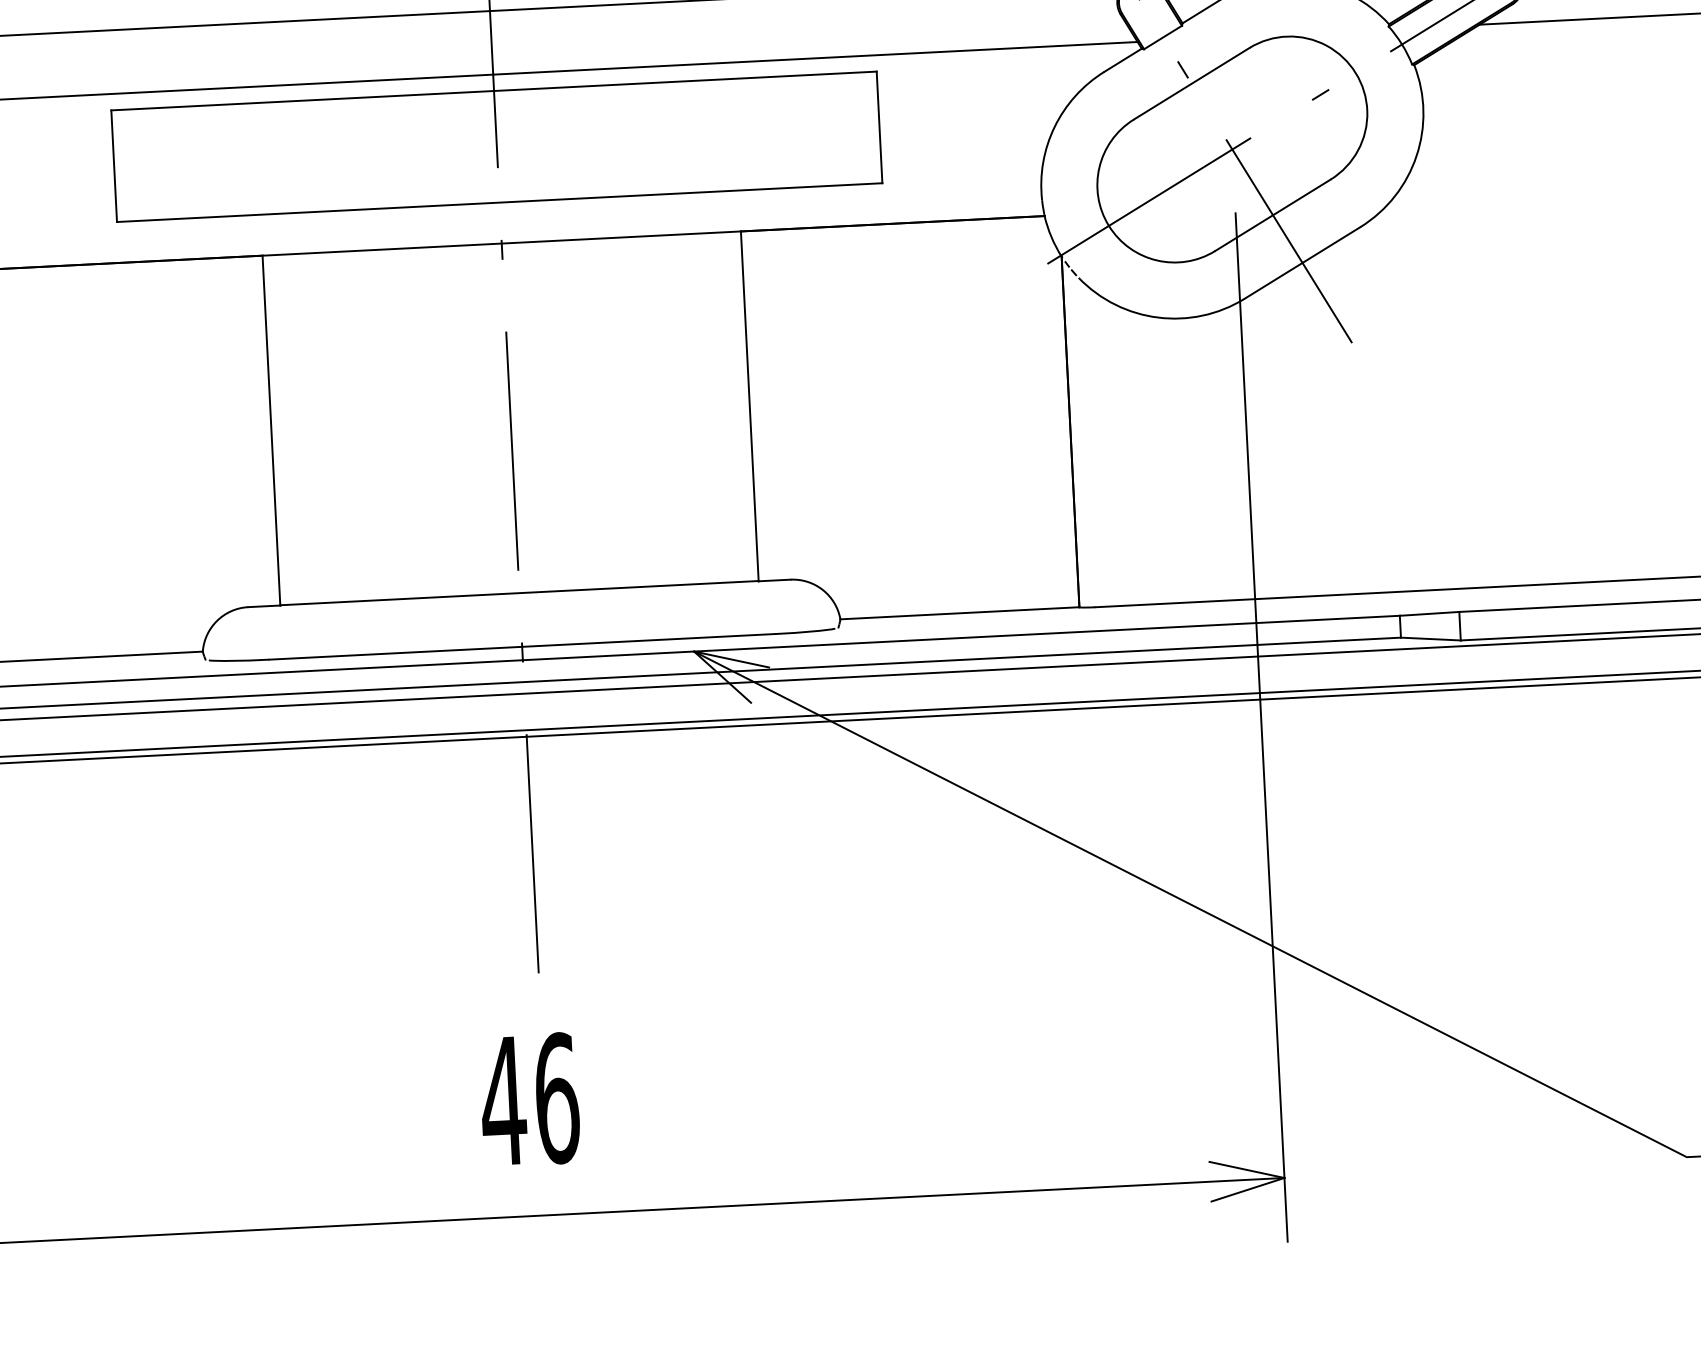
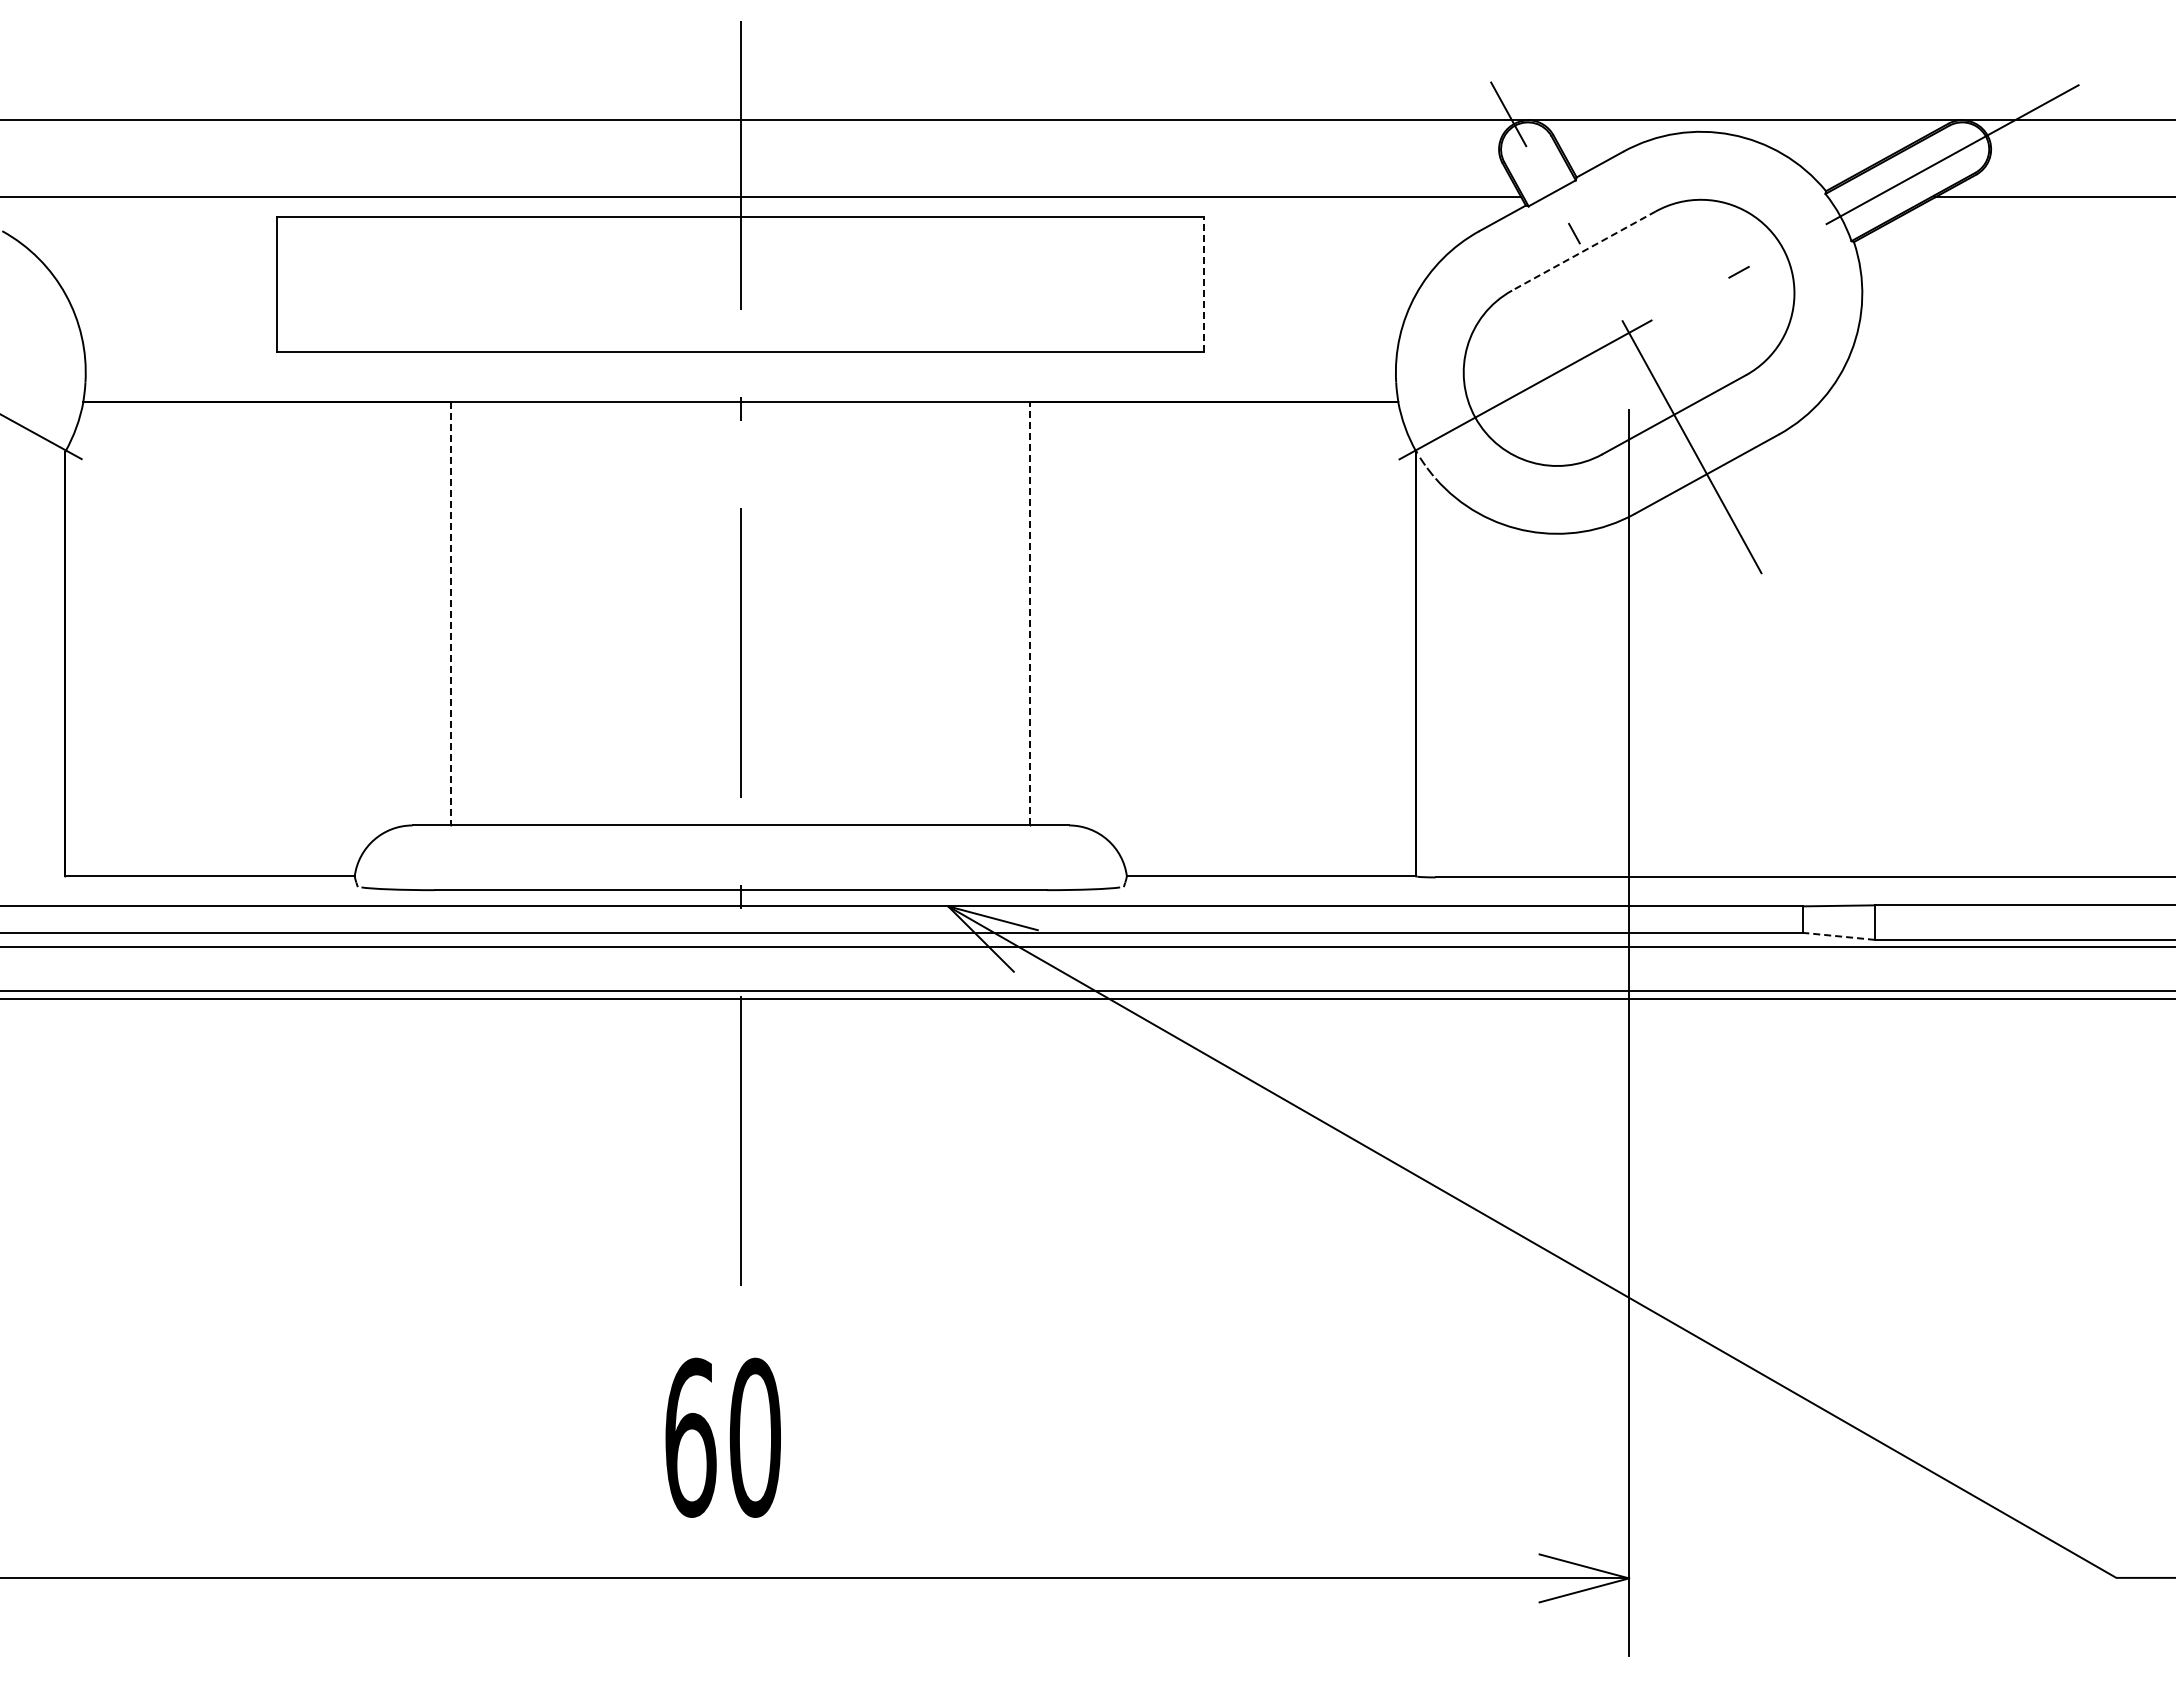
line: (1191, 84) -> (1583, 251), solid -> dashed
line: (879, 127) -> (1204, 284), solid -> dashed
line: (749, 406) -> (1030, 613), solid -> dashed
line: (271, 430) -> (451, 613), solid -> dashed
line: (1430, 639) -> (1838, 936), solid -> dashed
text: (529, 1099) -> (722, 1437), 46 -> 60

